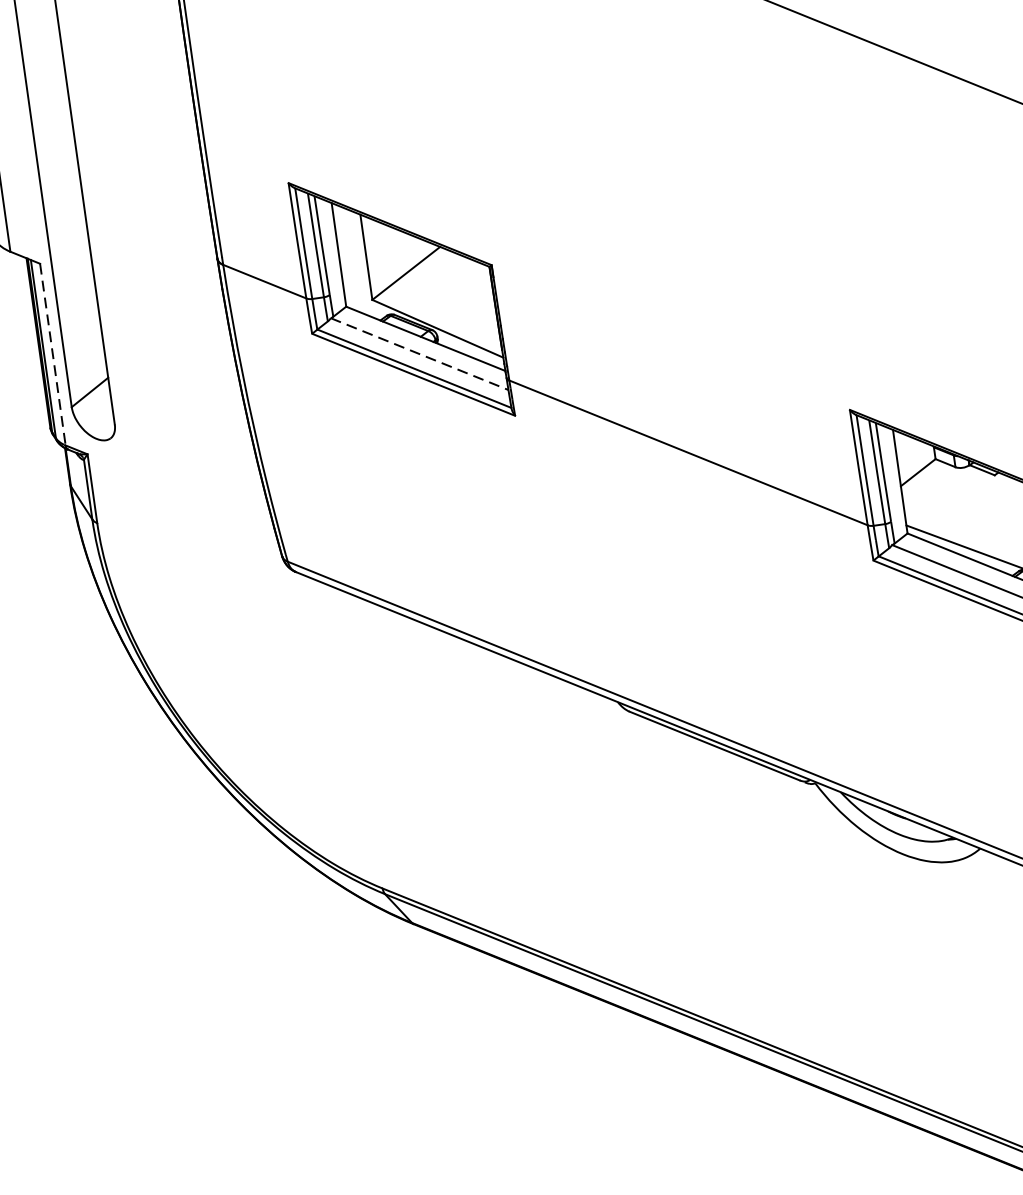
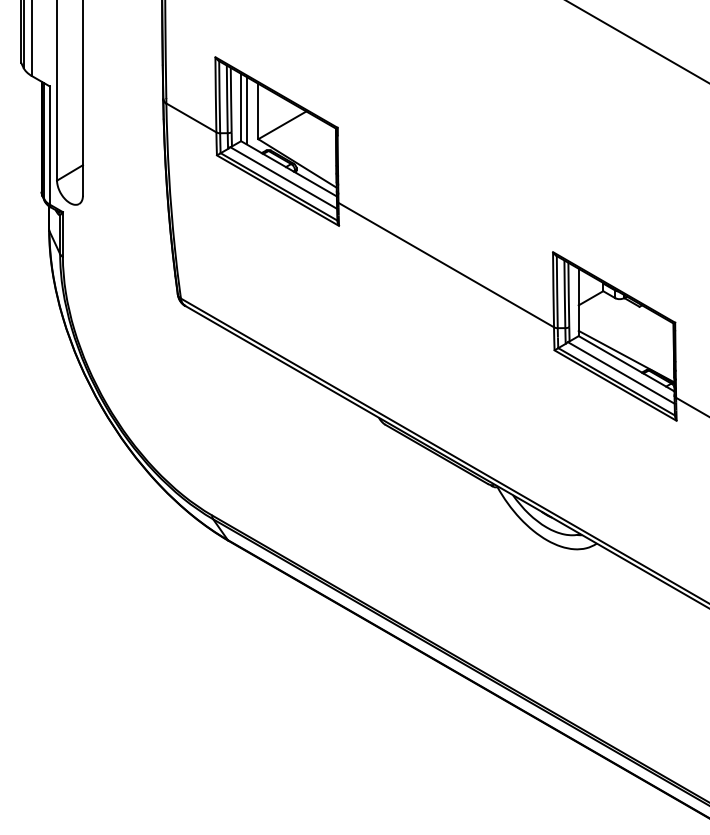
line: (347, 258) -> (246, 110), added
line: (52, 354) -> (49, 145), dashed -> solid
line: (419, 354) -> (283, 178), dashed -> solid

